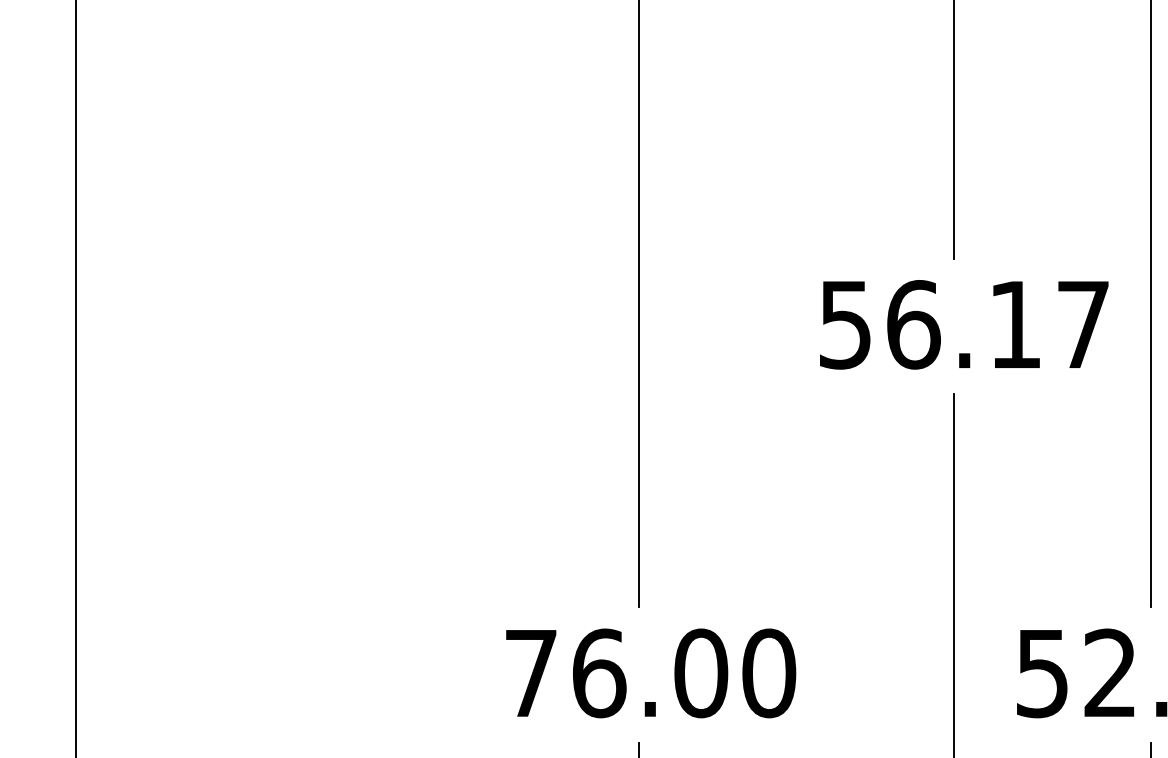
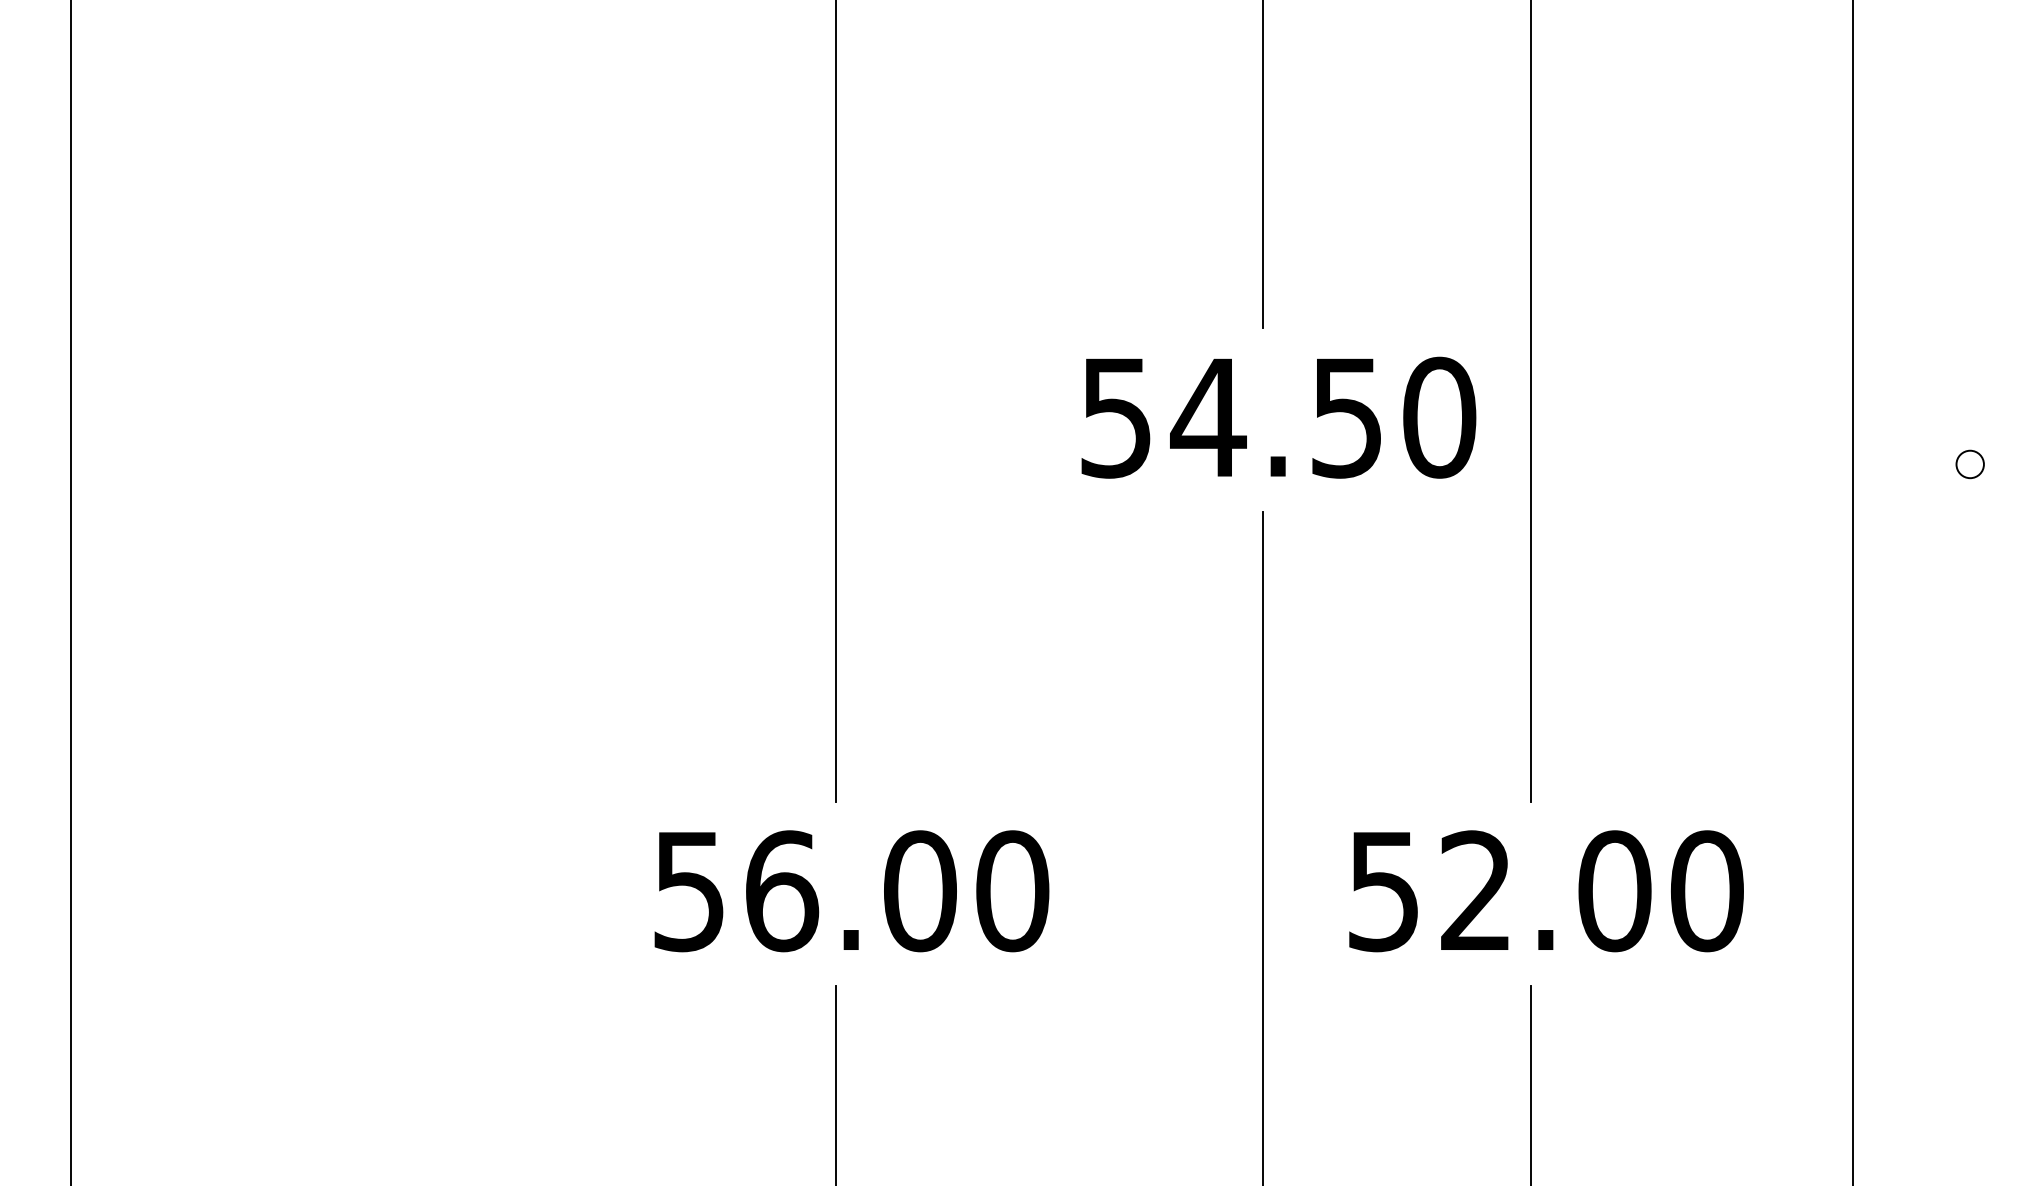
text: (998, 324) -> (1323, 417), 56.17 -> 54.50
text: (530, 674) -> (688, 892), 76.00 -> 56.00

